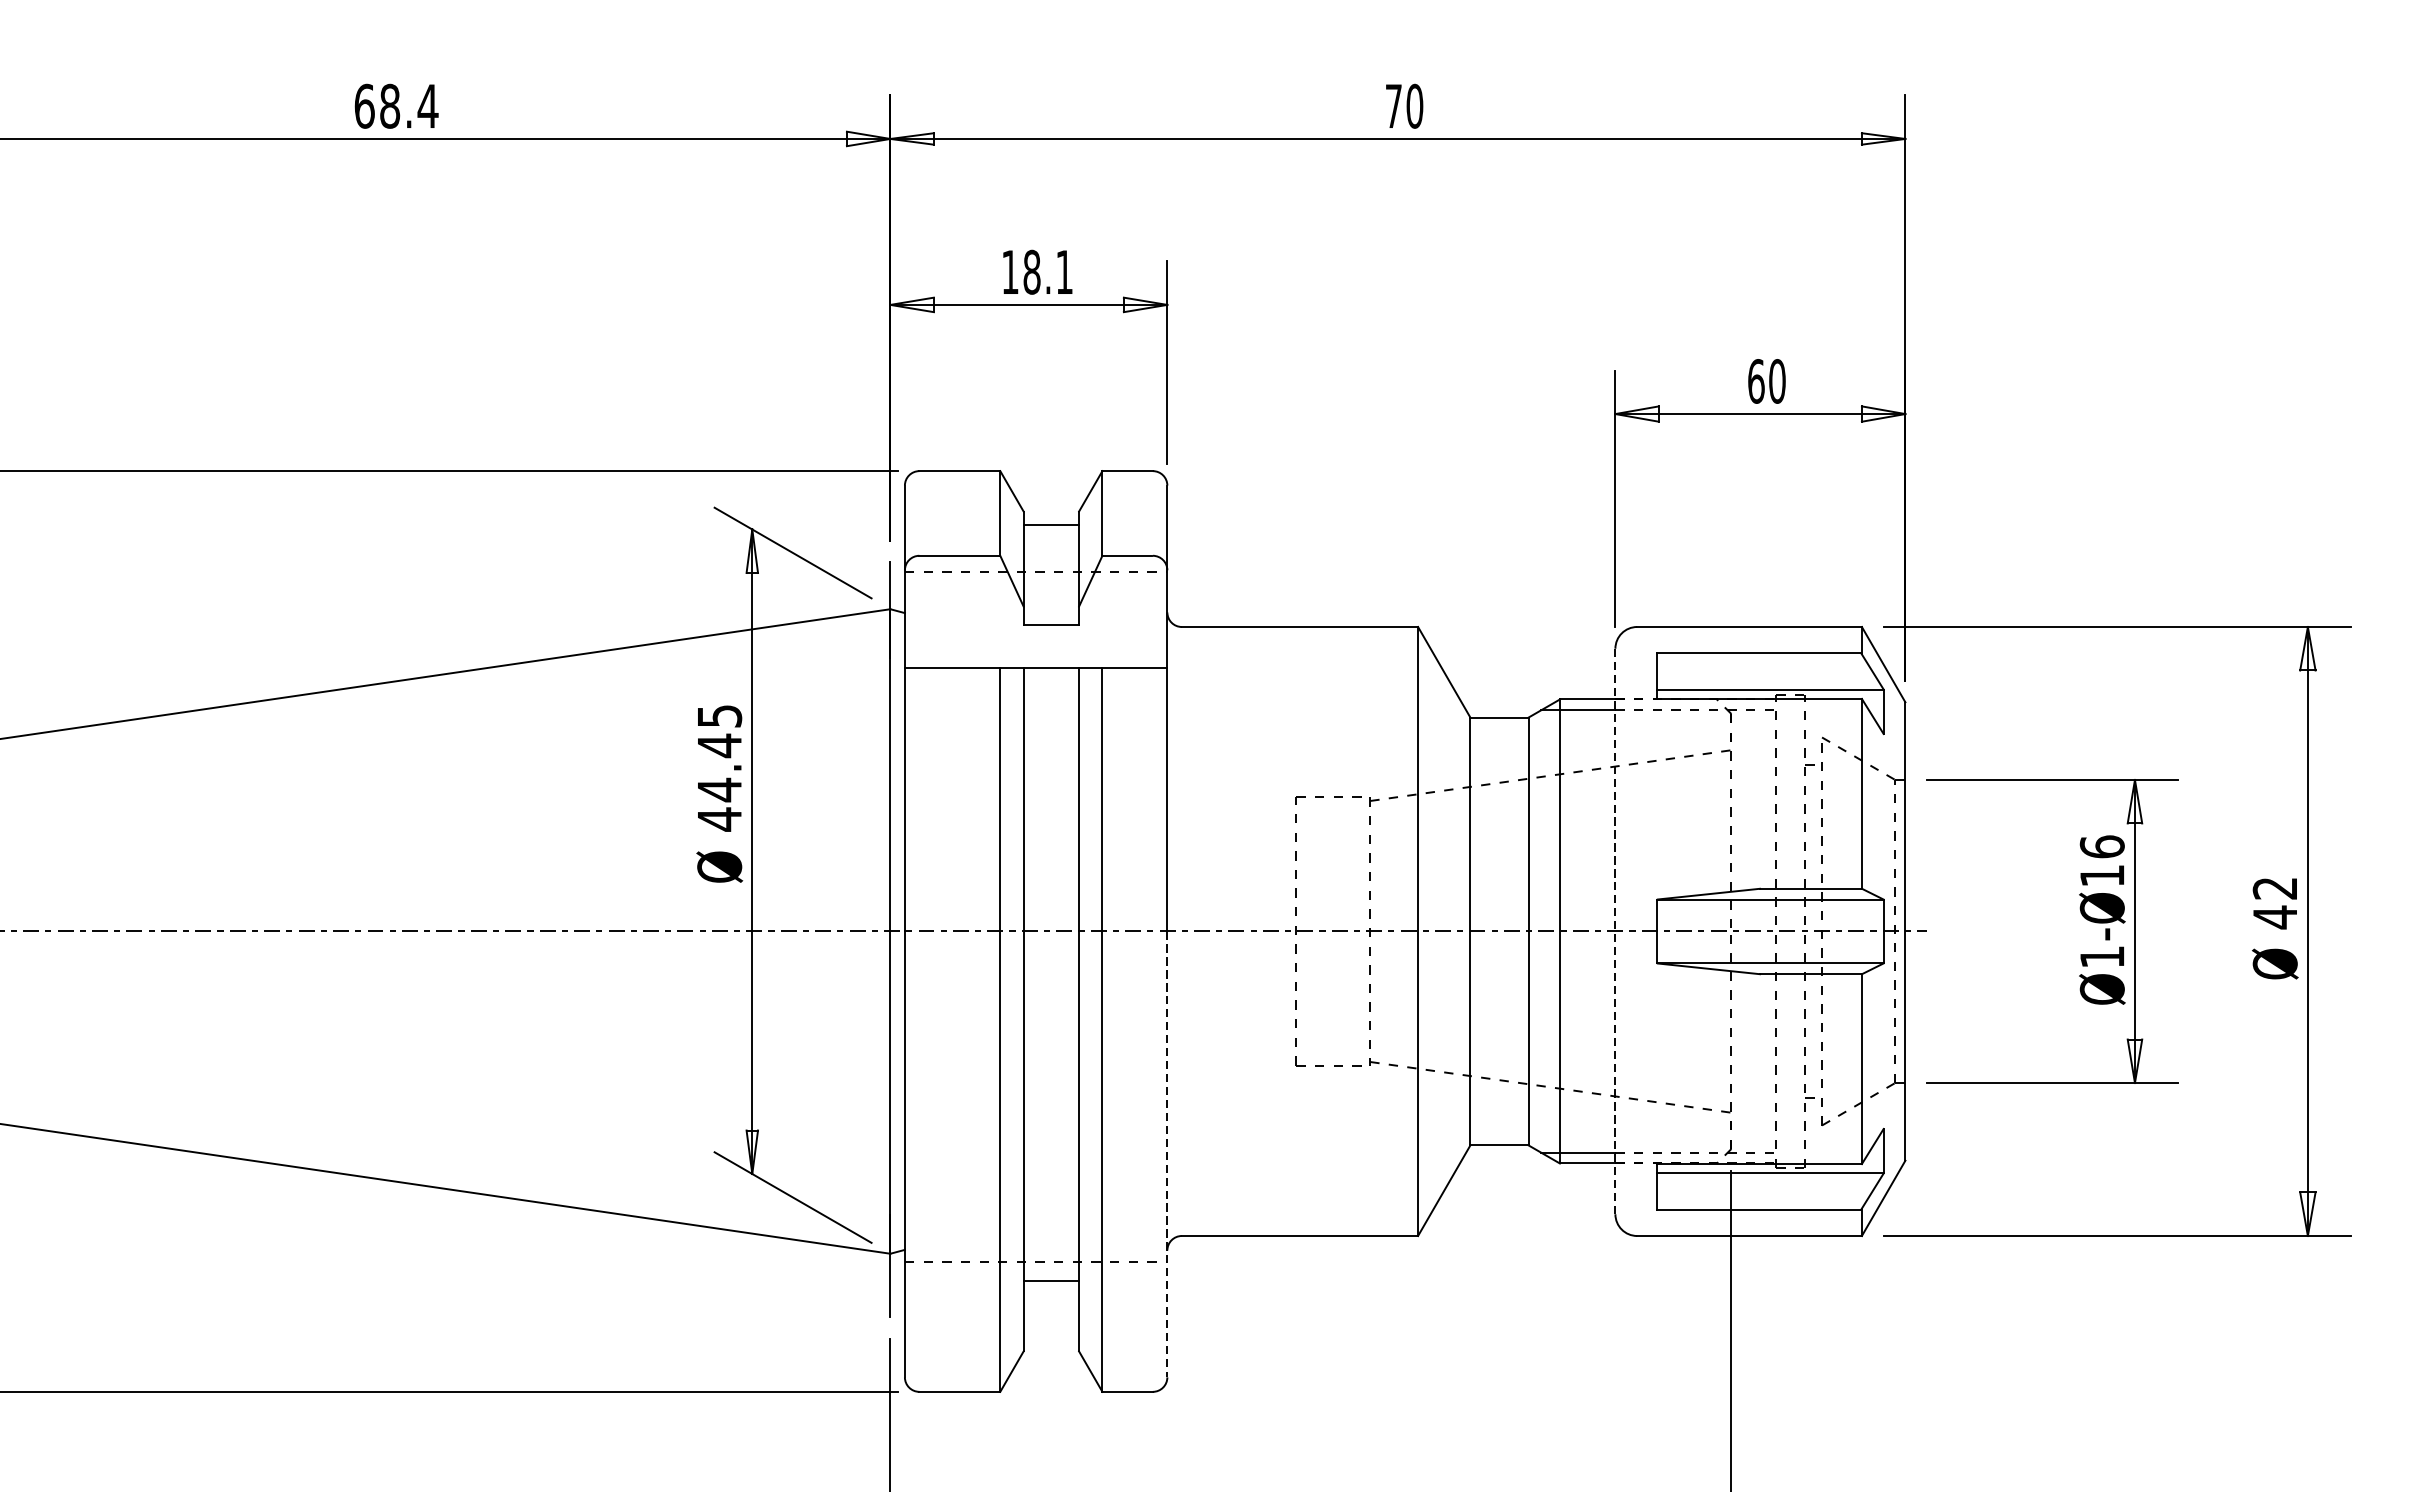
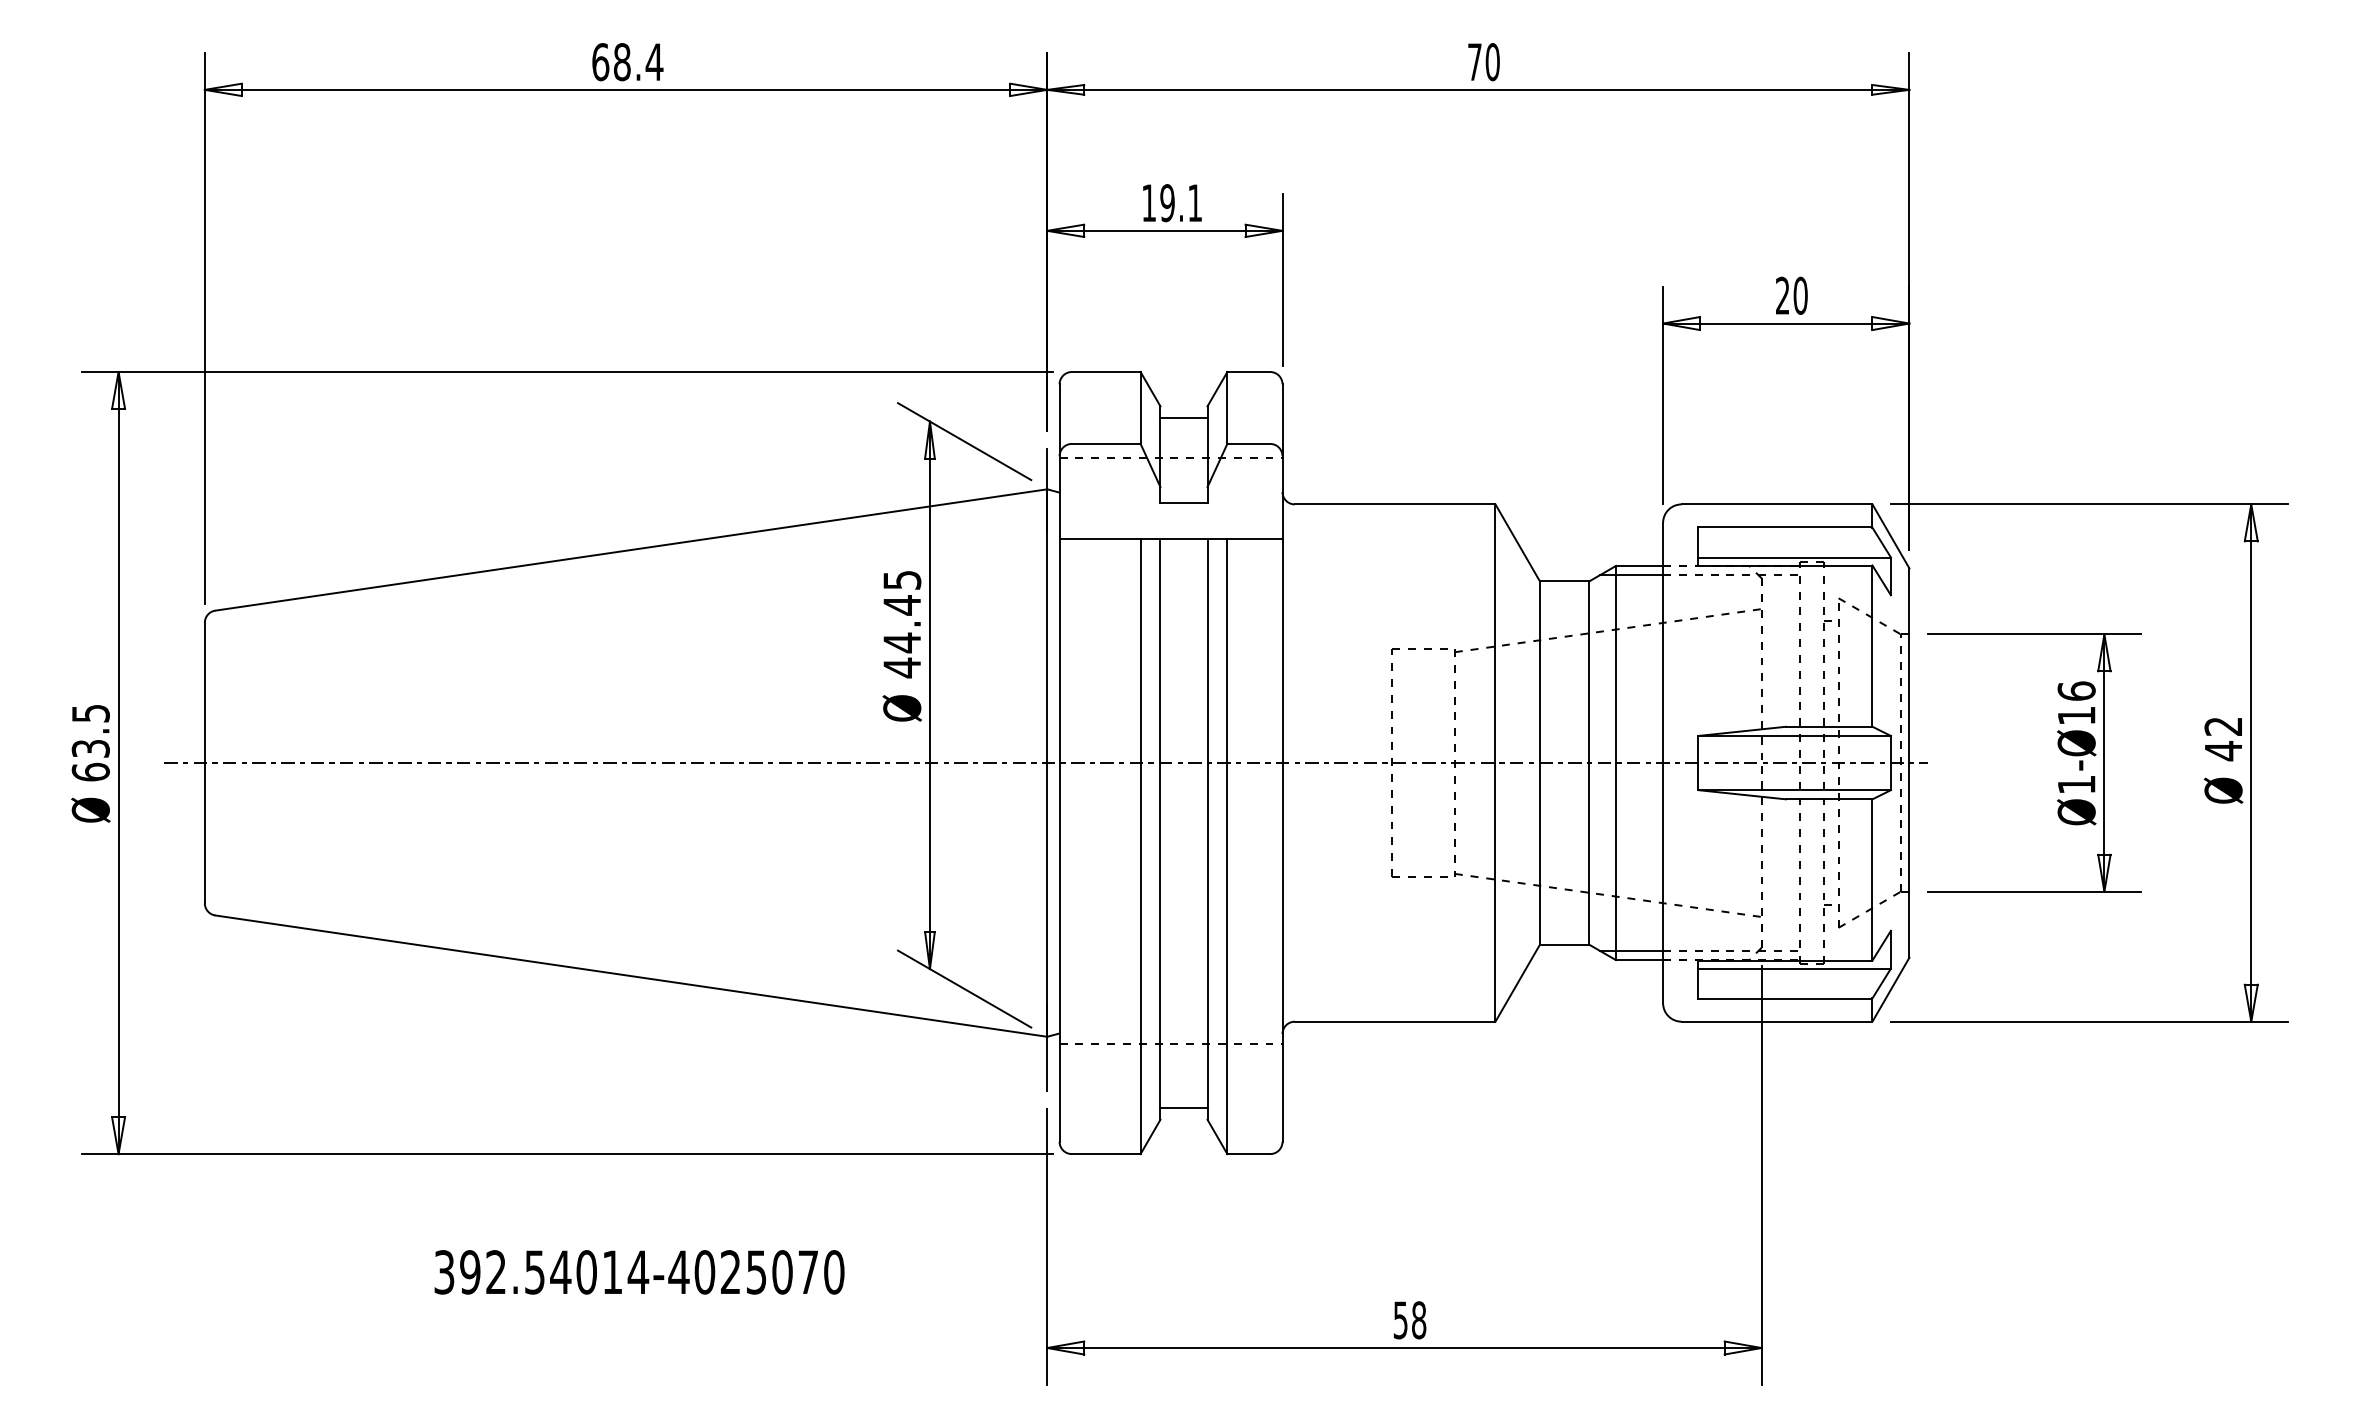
text: (1031, 272) -> (1167, 203), 18.1 -> 19.1
text: (1755, 381) -> (1782, 295), 60 -> 20
line: (1615, 930) -> (1663, 762), dashed -> solid
line: (1167, 1154) -> (1282, 952), dashed -> solid
line: (1050, 1280) -> (1183, 1107), moved

